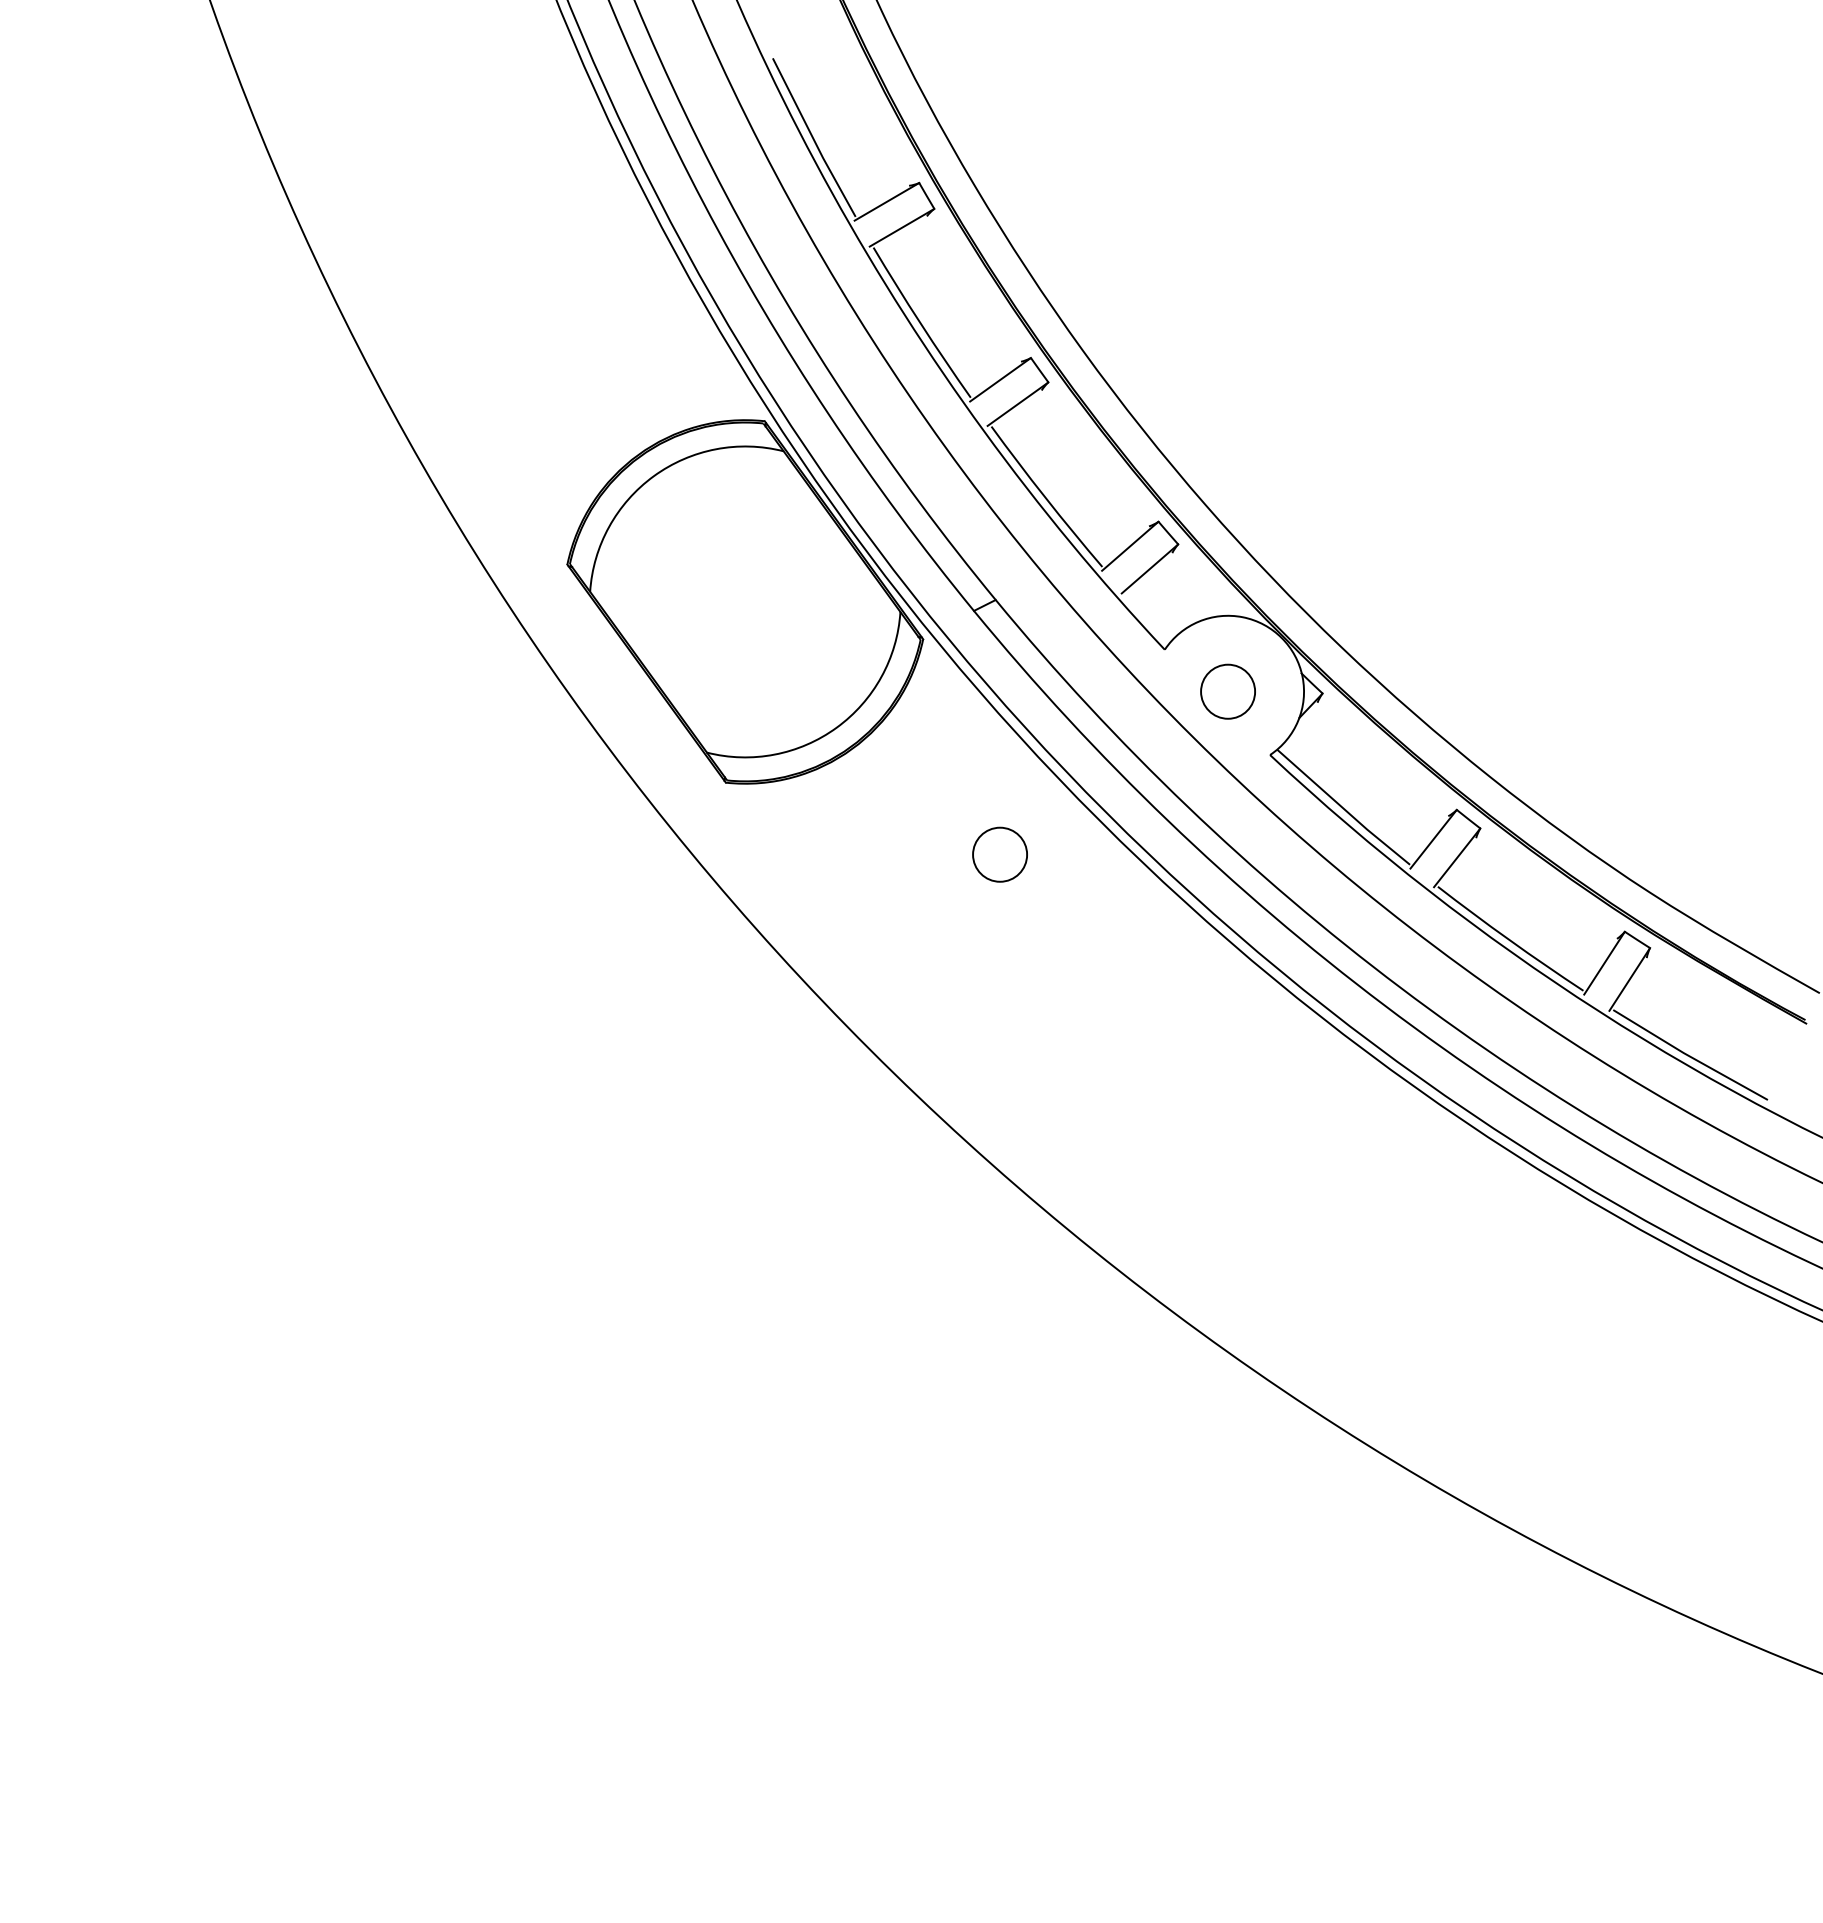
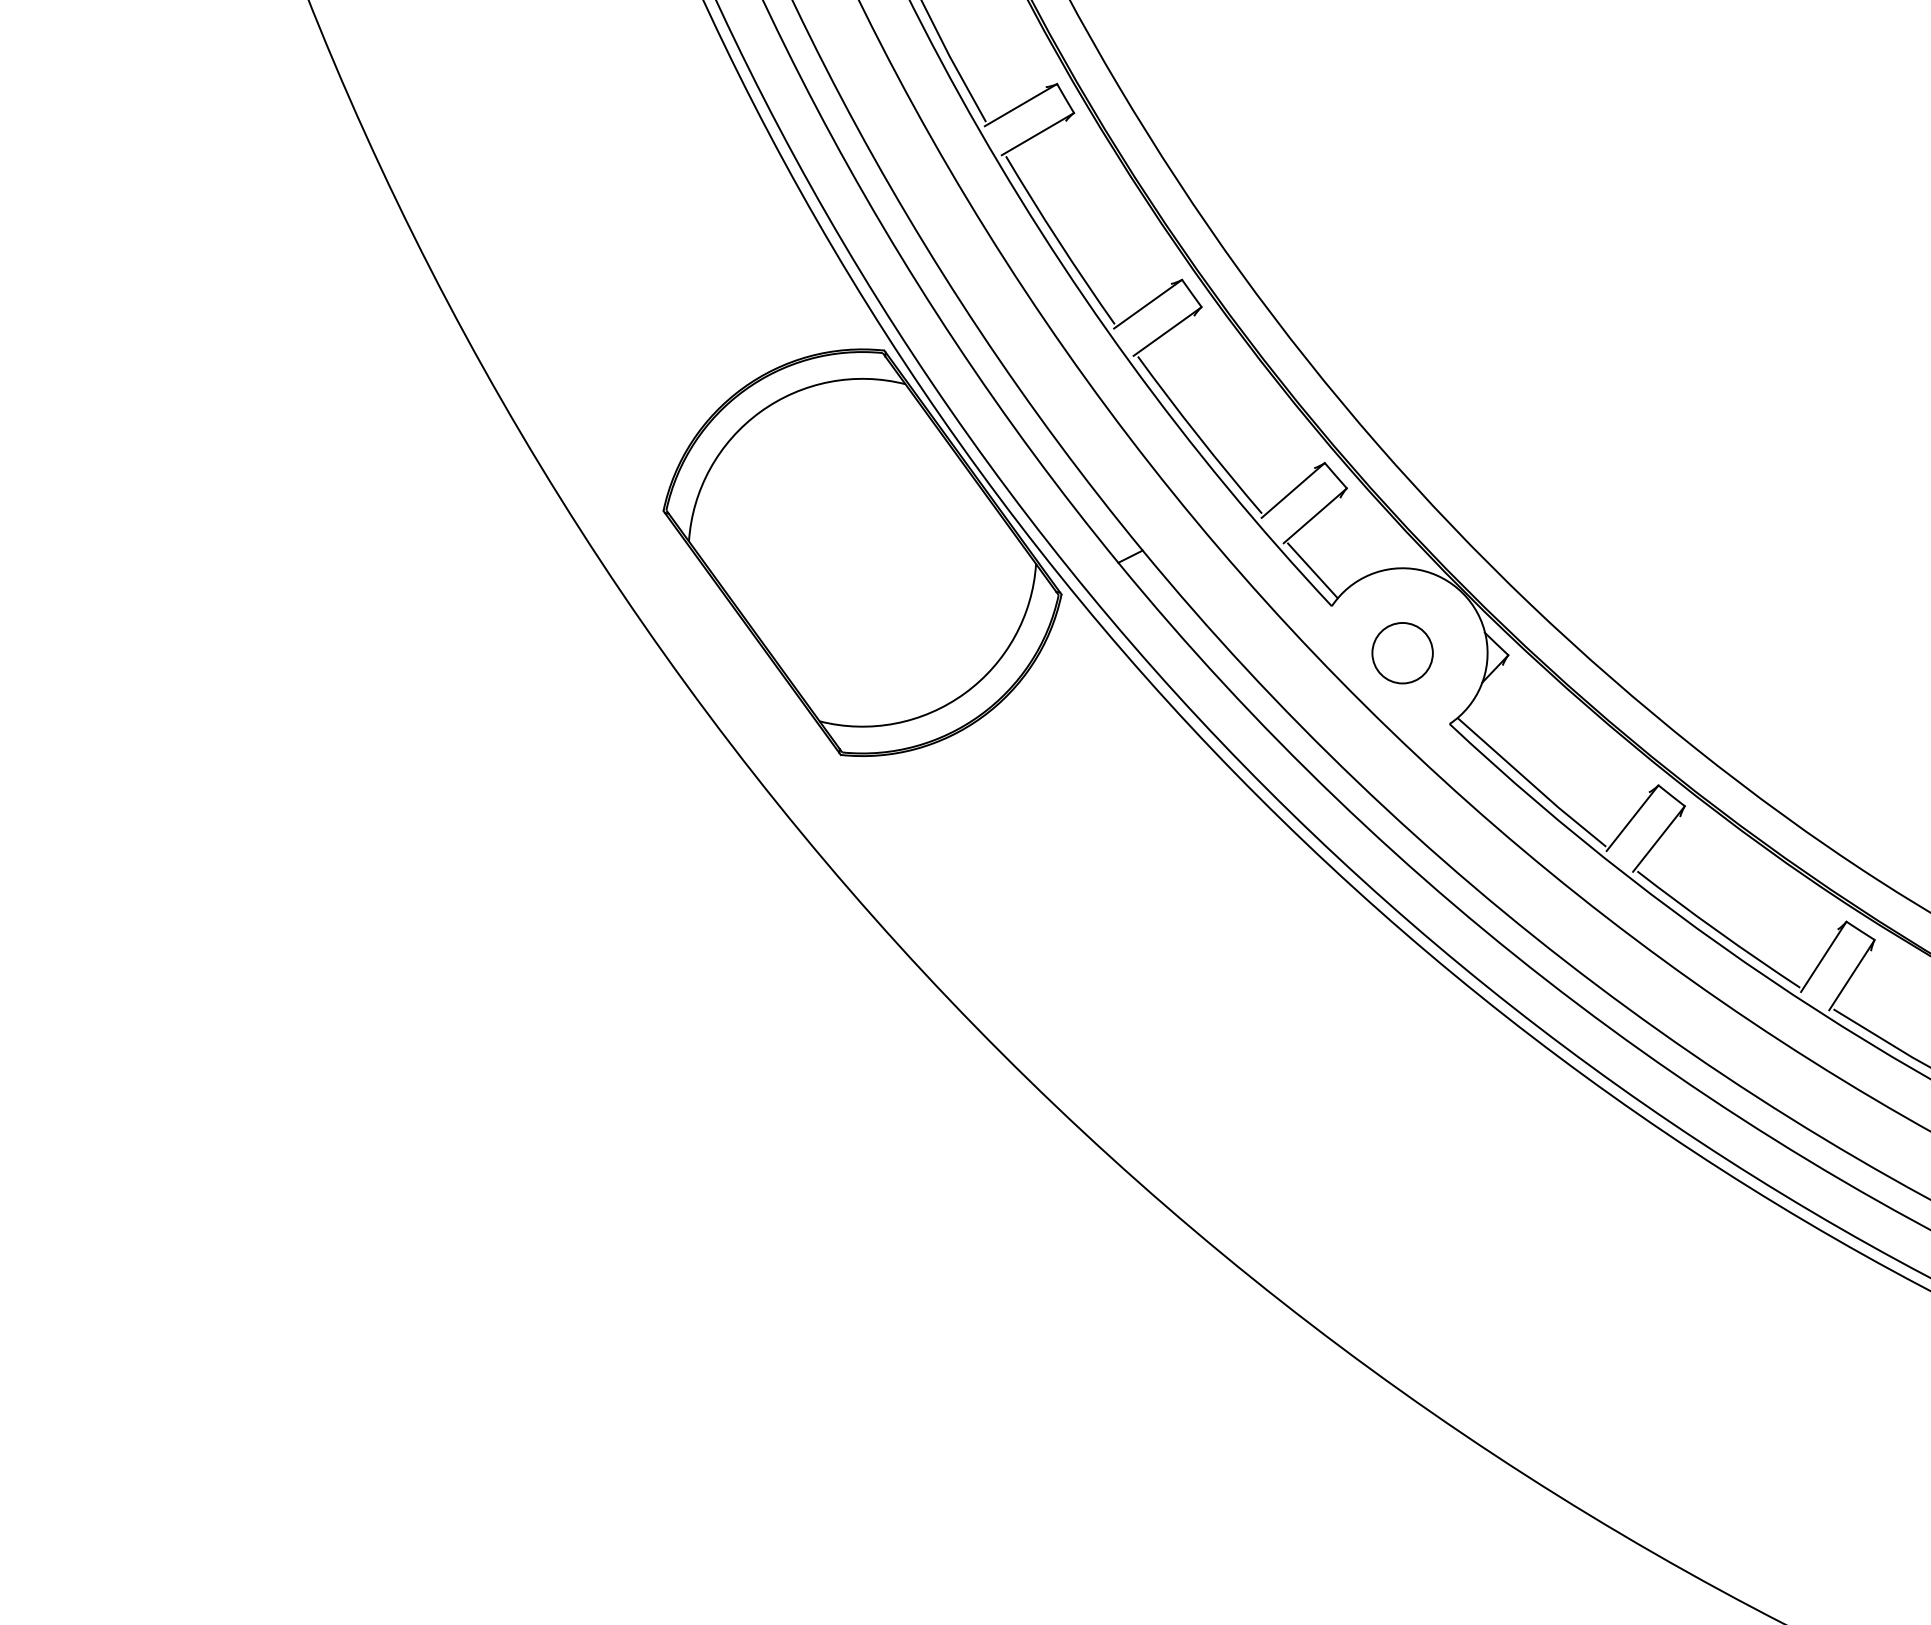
line: (1147, 617) -> (1312, 570), added
circle: (999, 854) -> (1146, 835), removed

